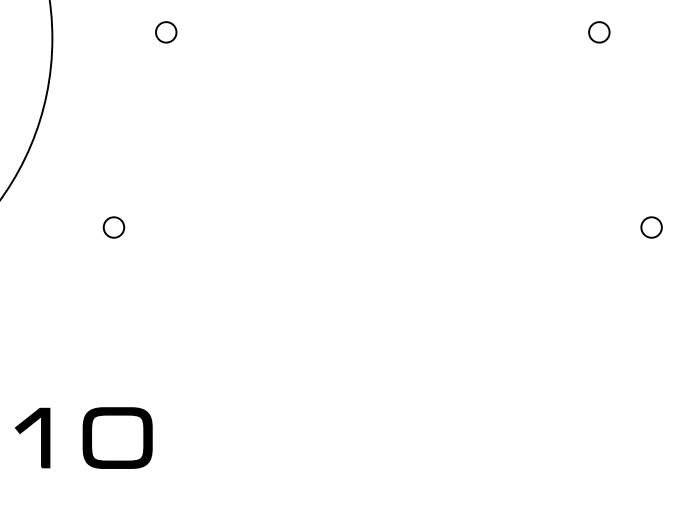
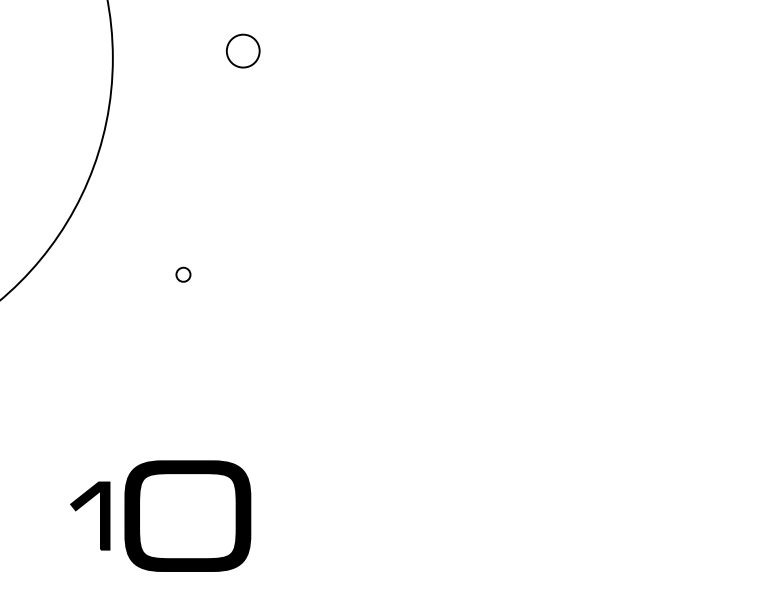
part: (166, 32) -> (243, 51), size x1.4
part: (599, 32) -> (739, 51), removed
part: (113, 227) -> (182, 274), size x0.6
part: (117, 437) -> (187, 515), size x1.6

